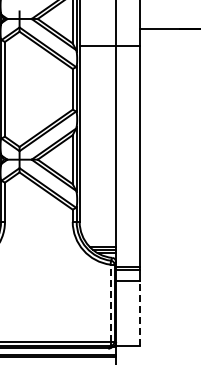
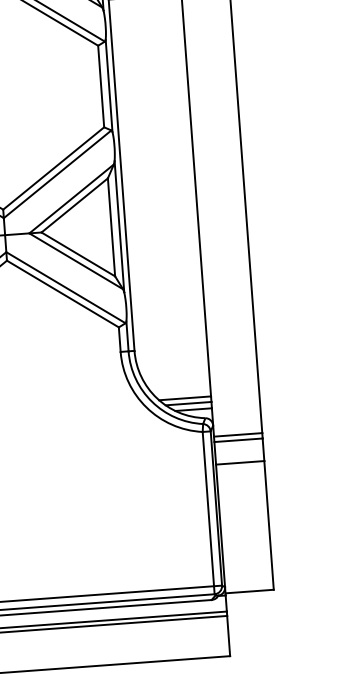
line: (110, 303) -> (208, 509), dashed -> solid
line: (140, 313) -> (269, 525), dashed -> solid

